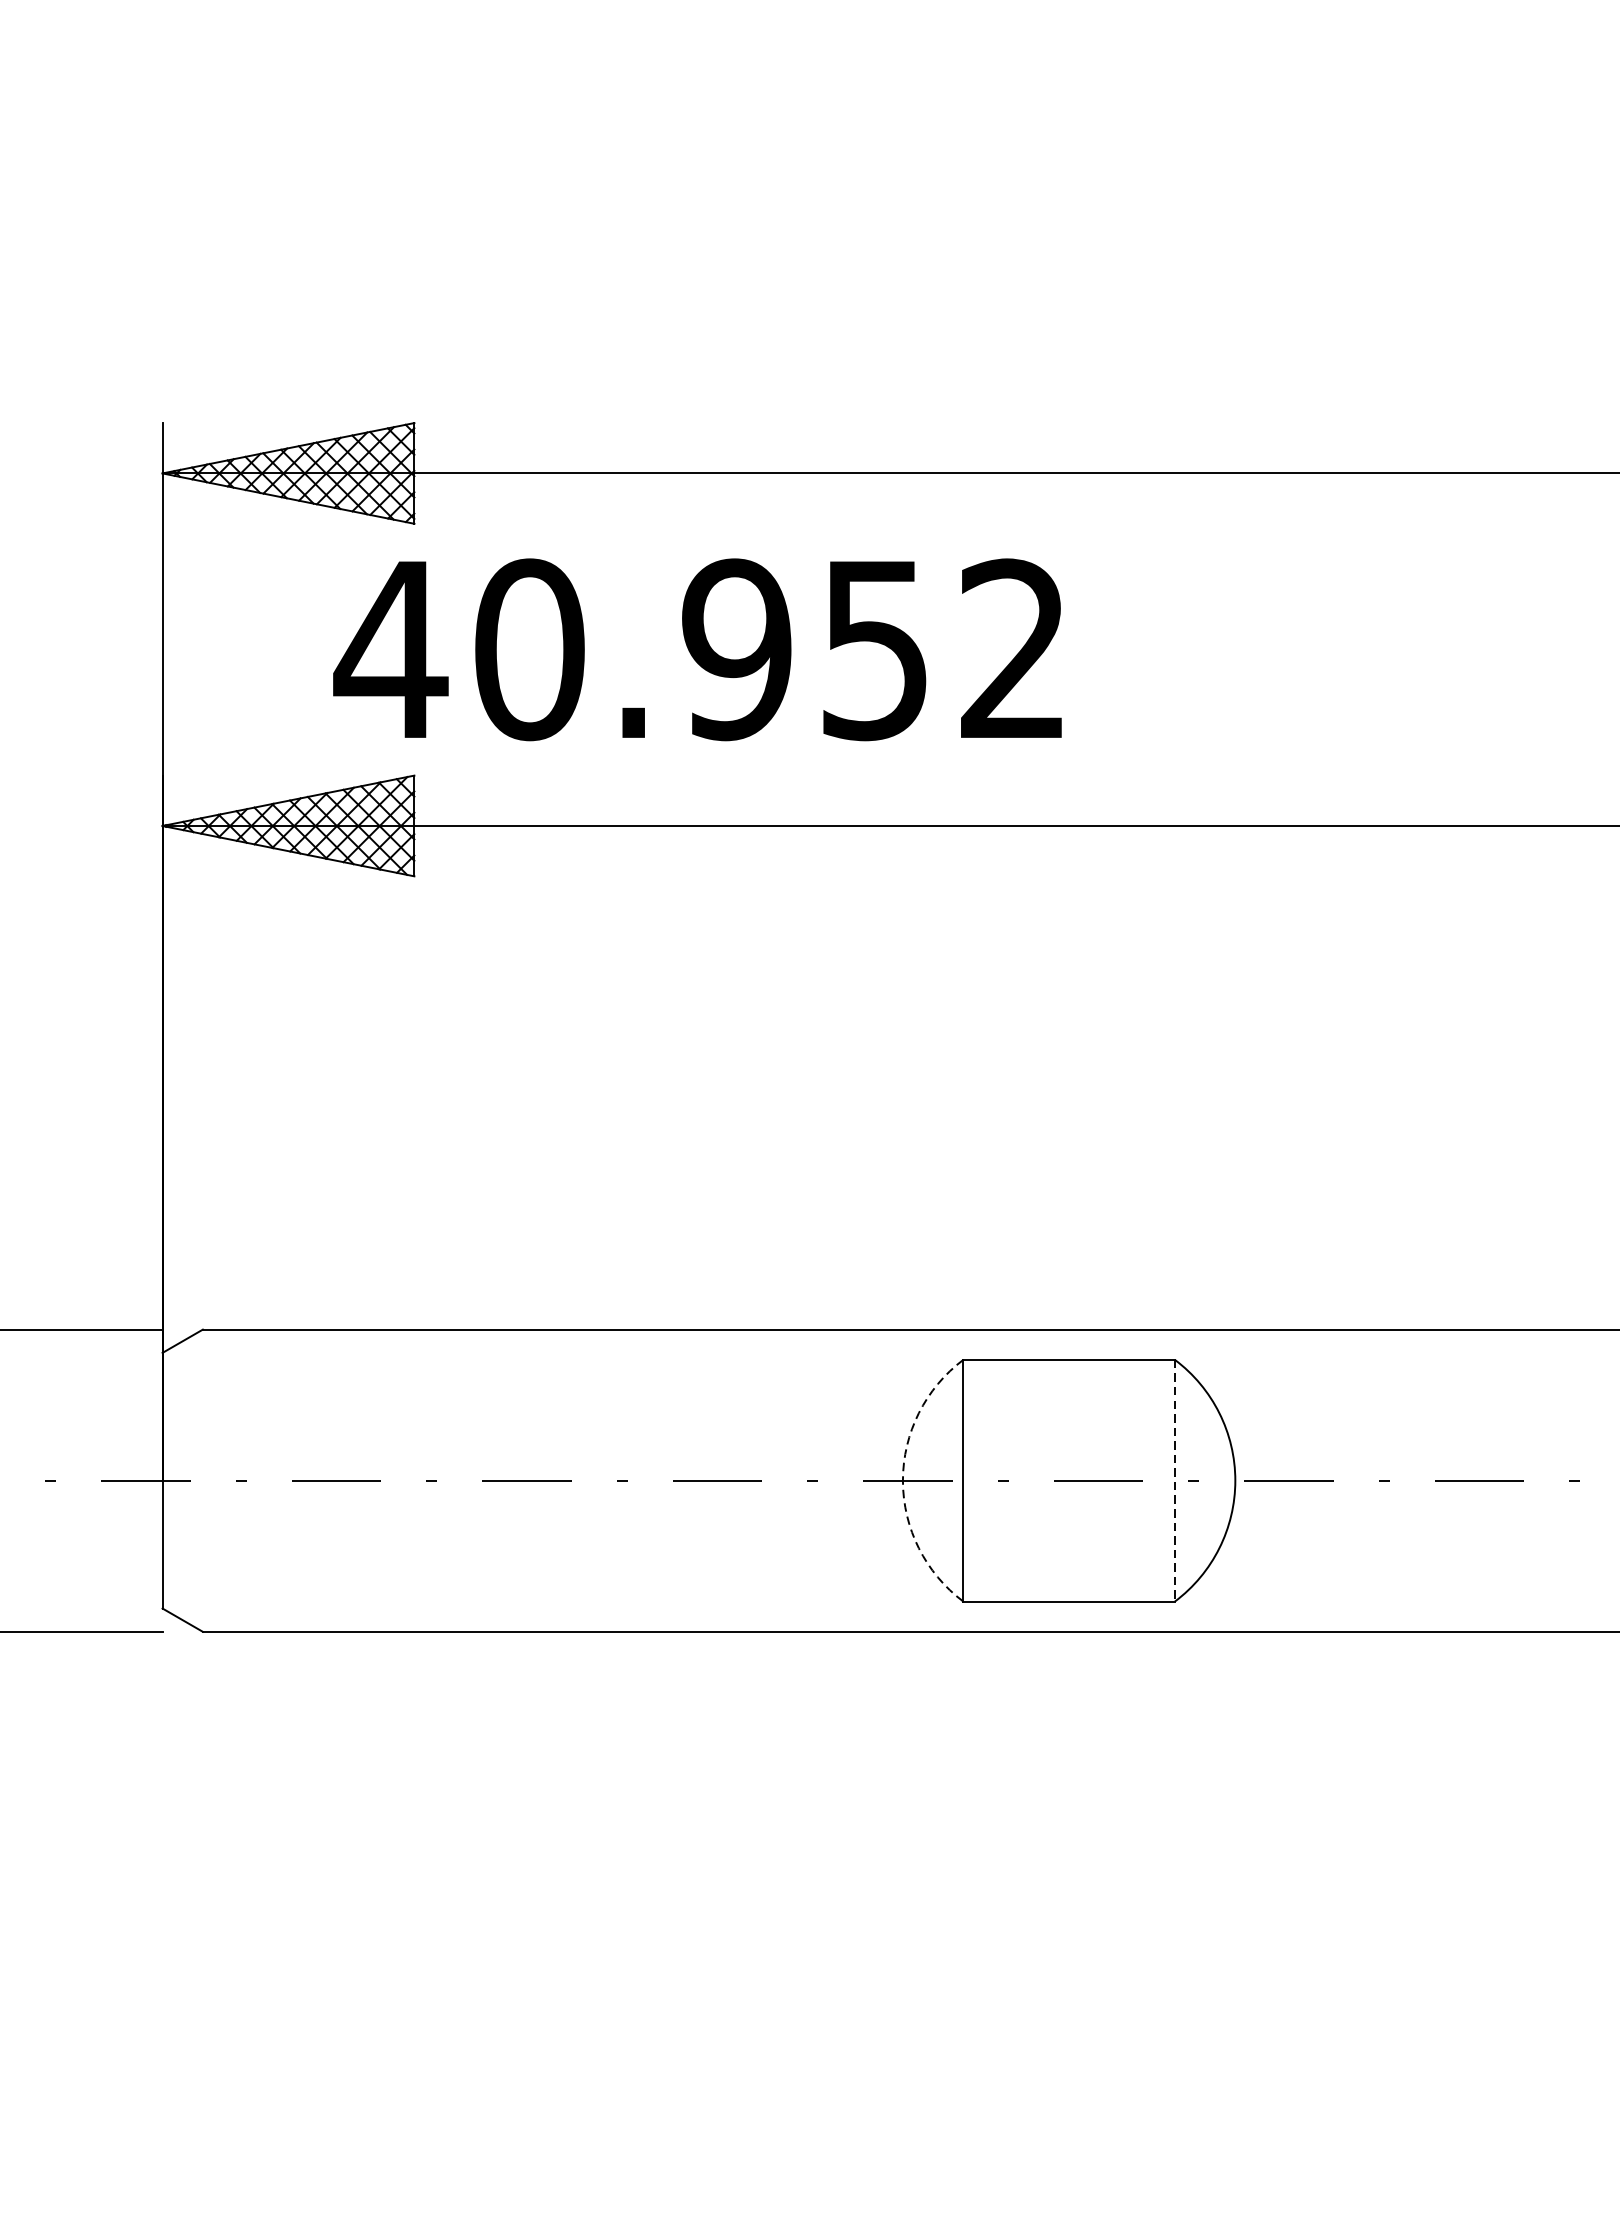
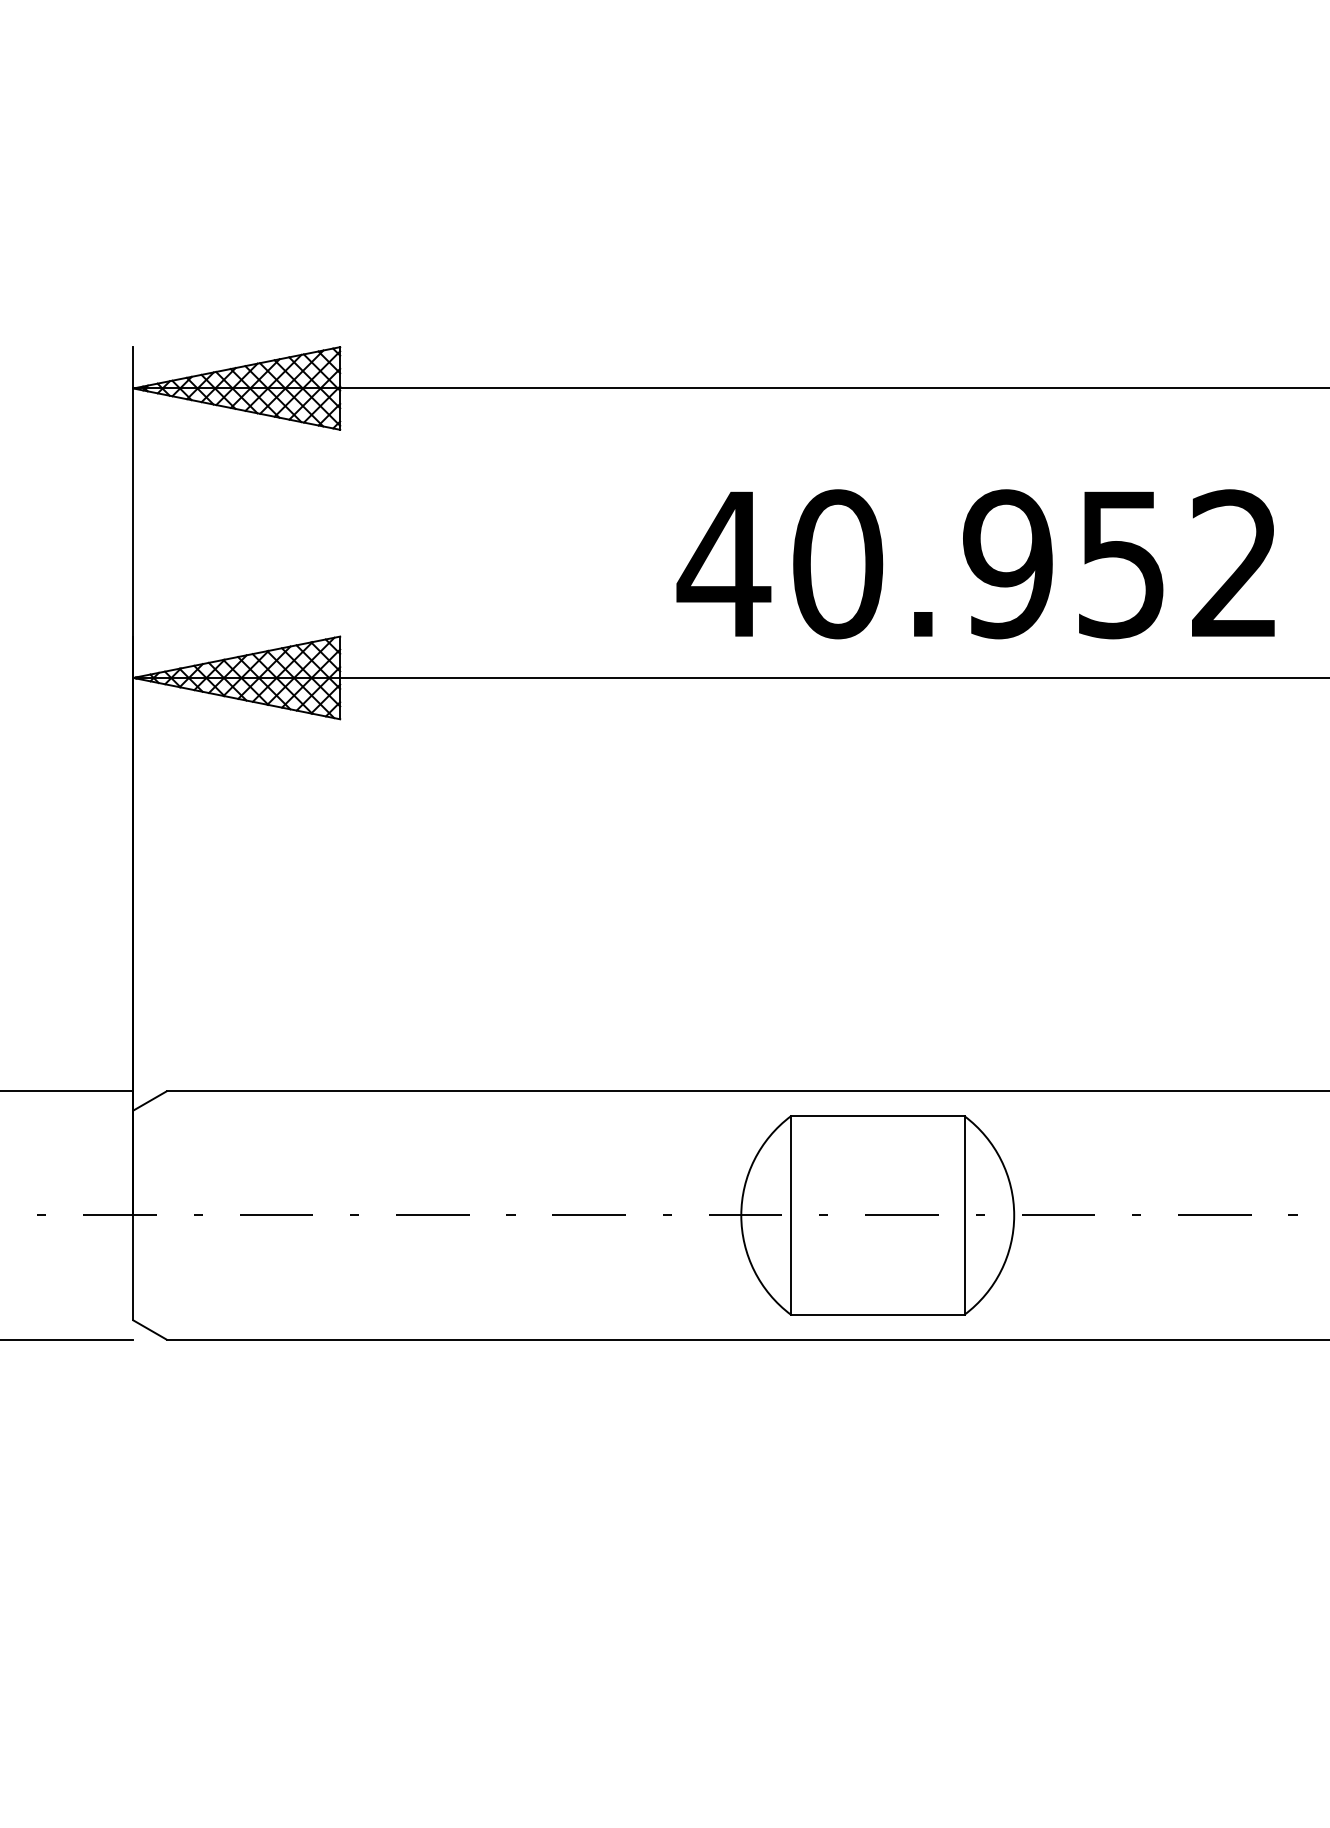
text: (697, 650) -> (975, 564), moved
arc: (903, 1480) -> (741, 1215), dashed -> solid
line: (1174, 1480) -> (964, 1215), dashed -> solid

